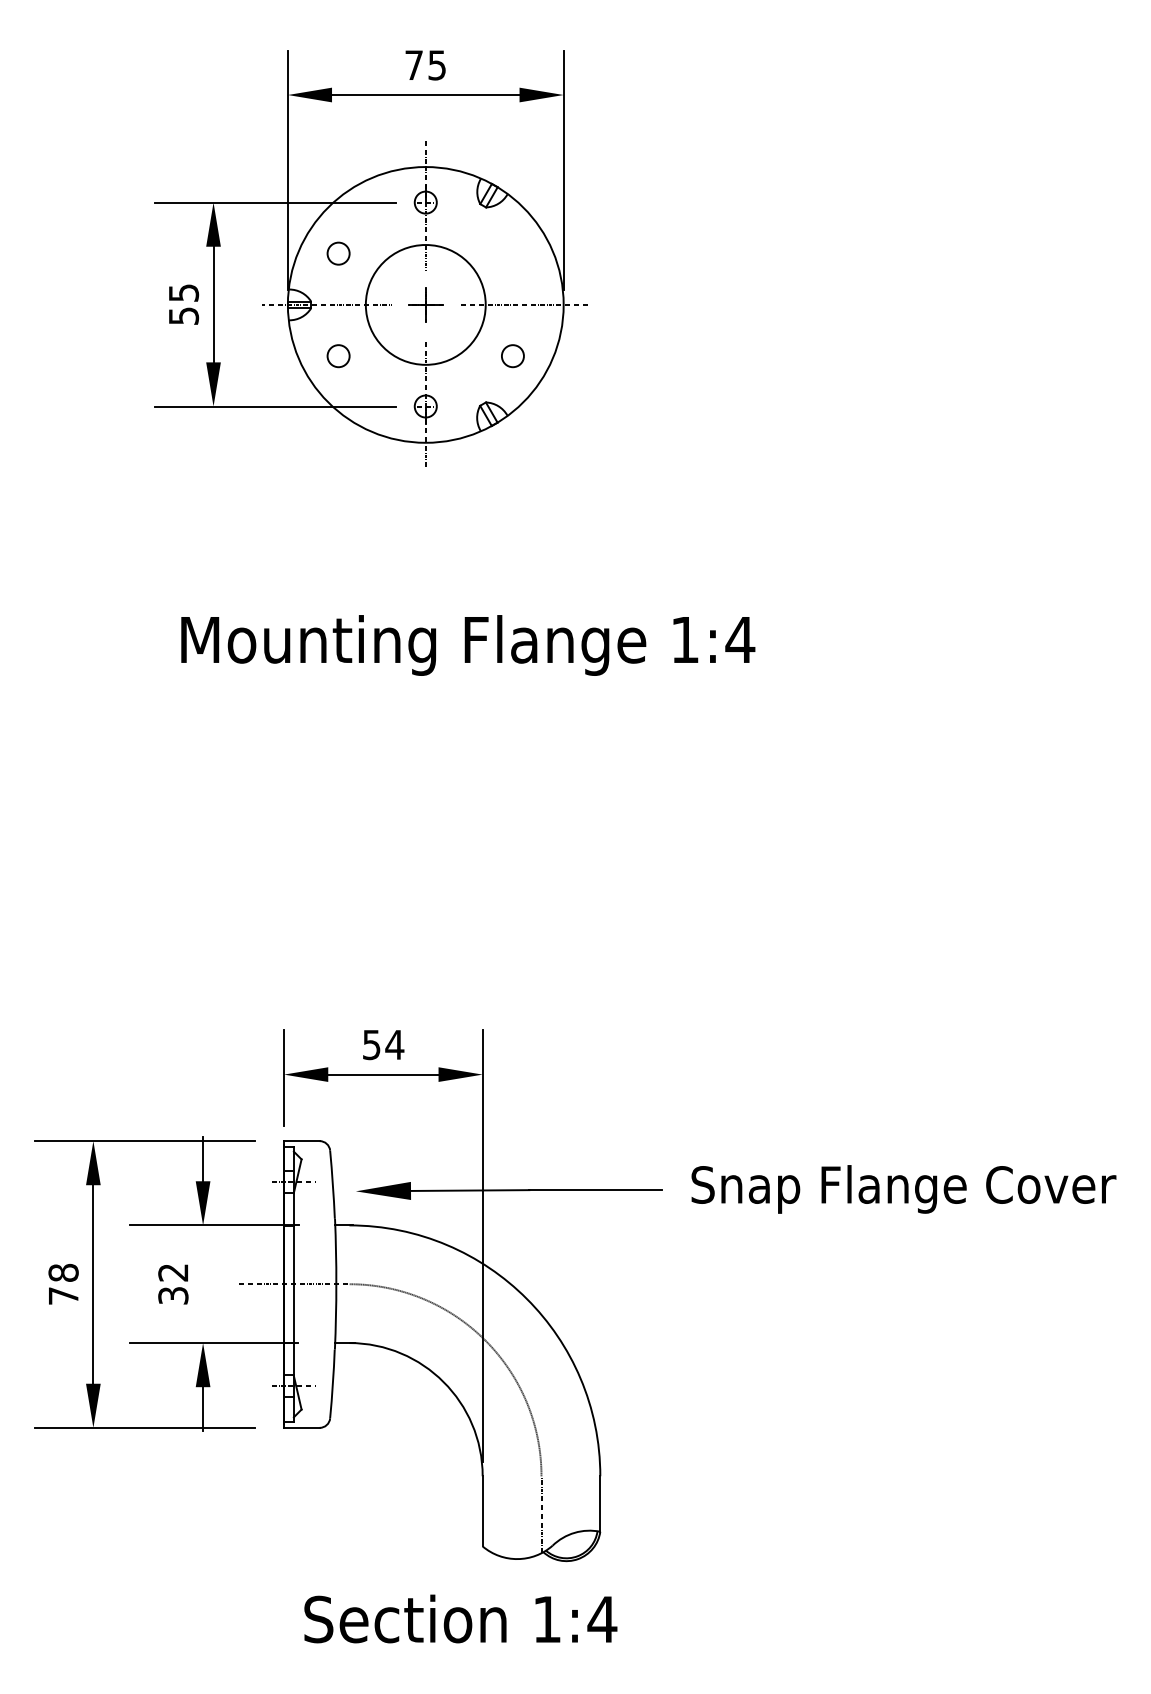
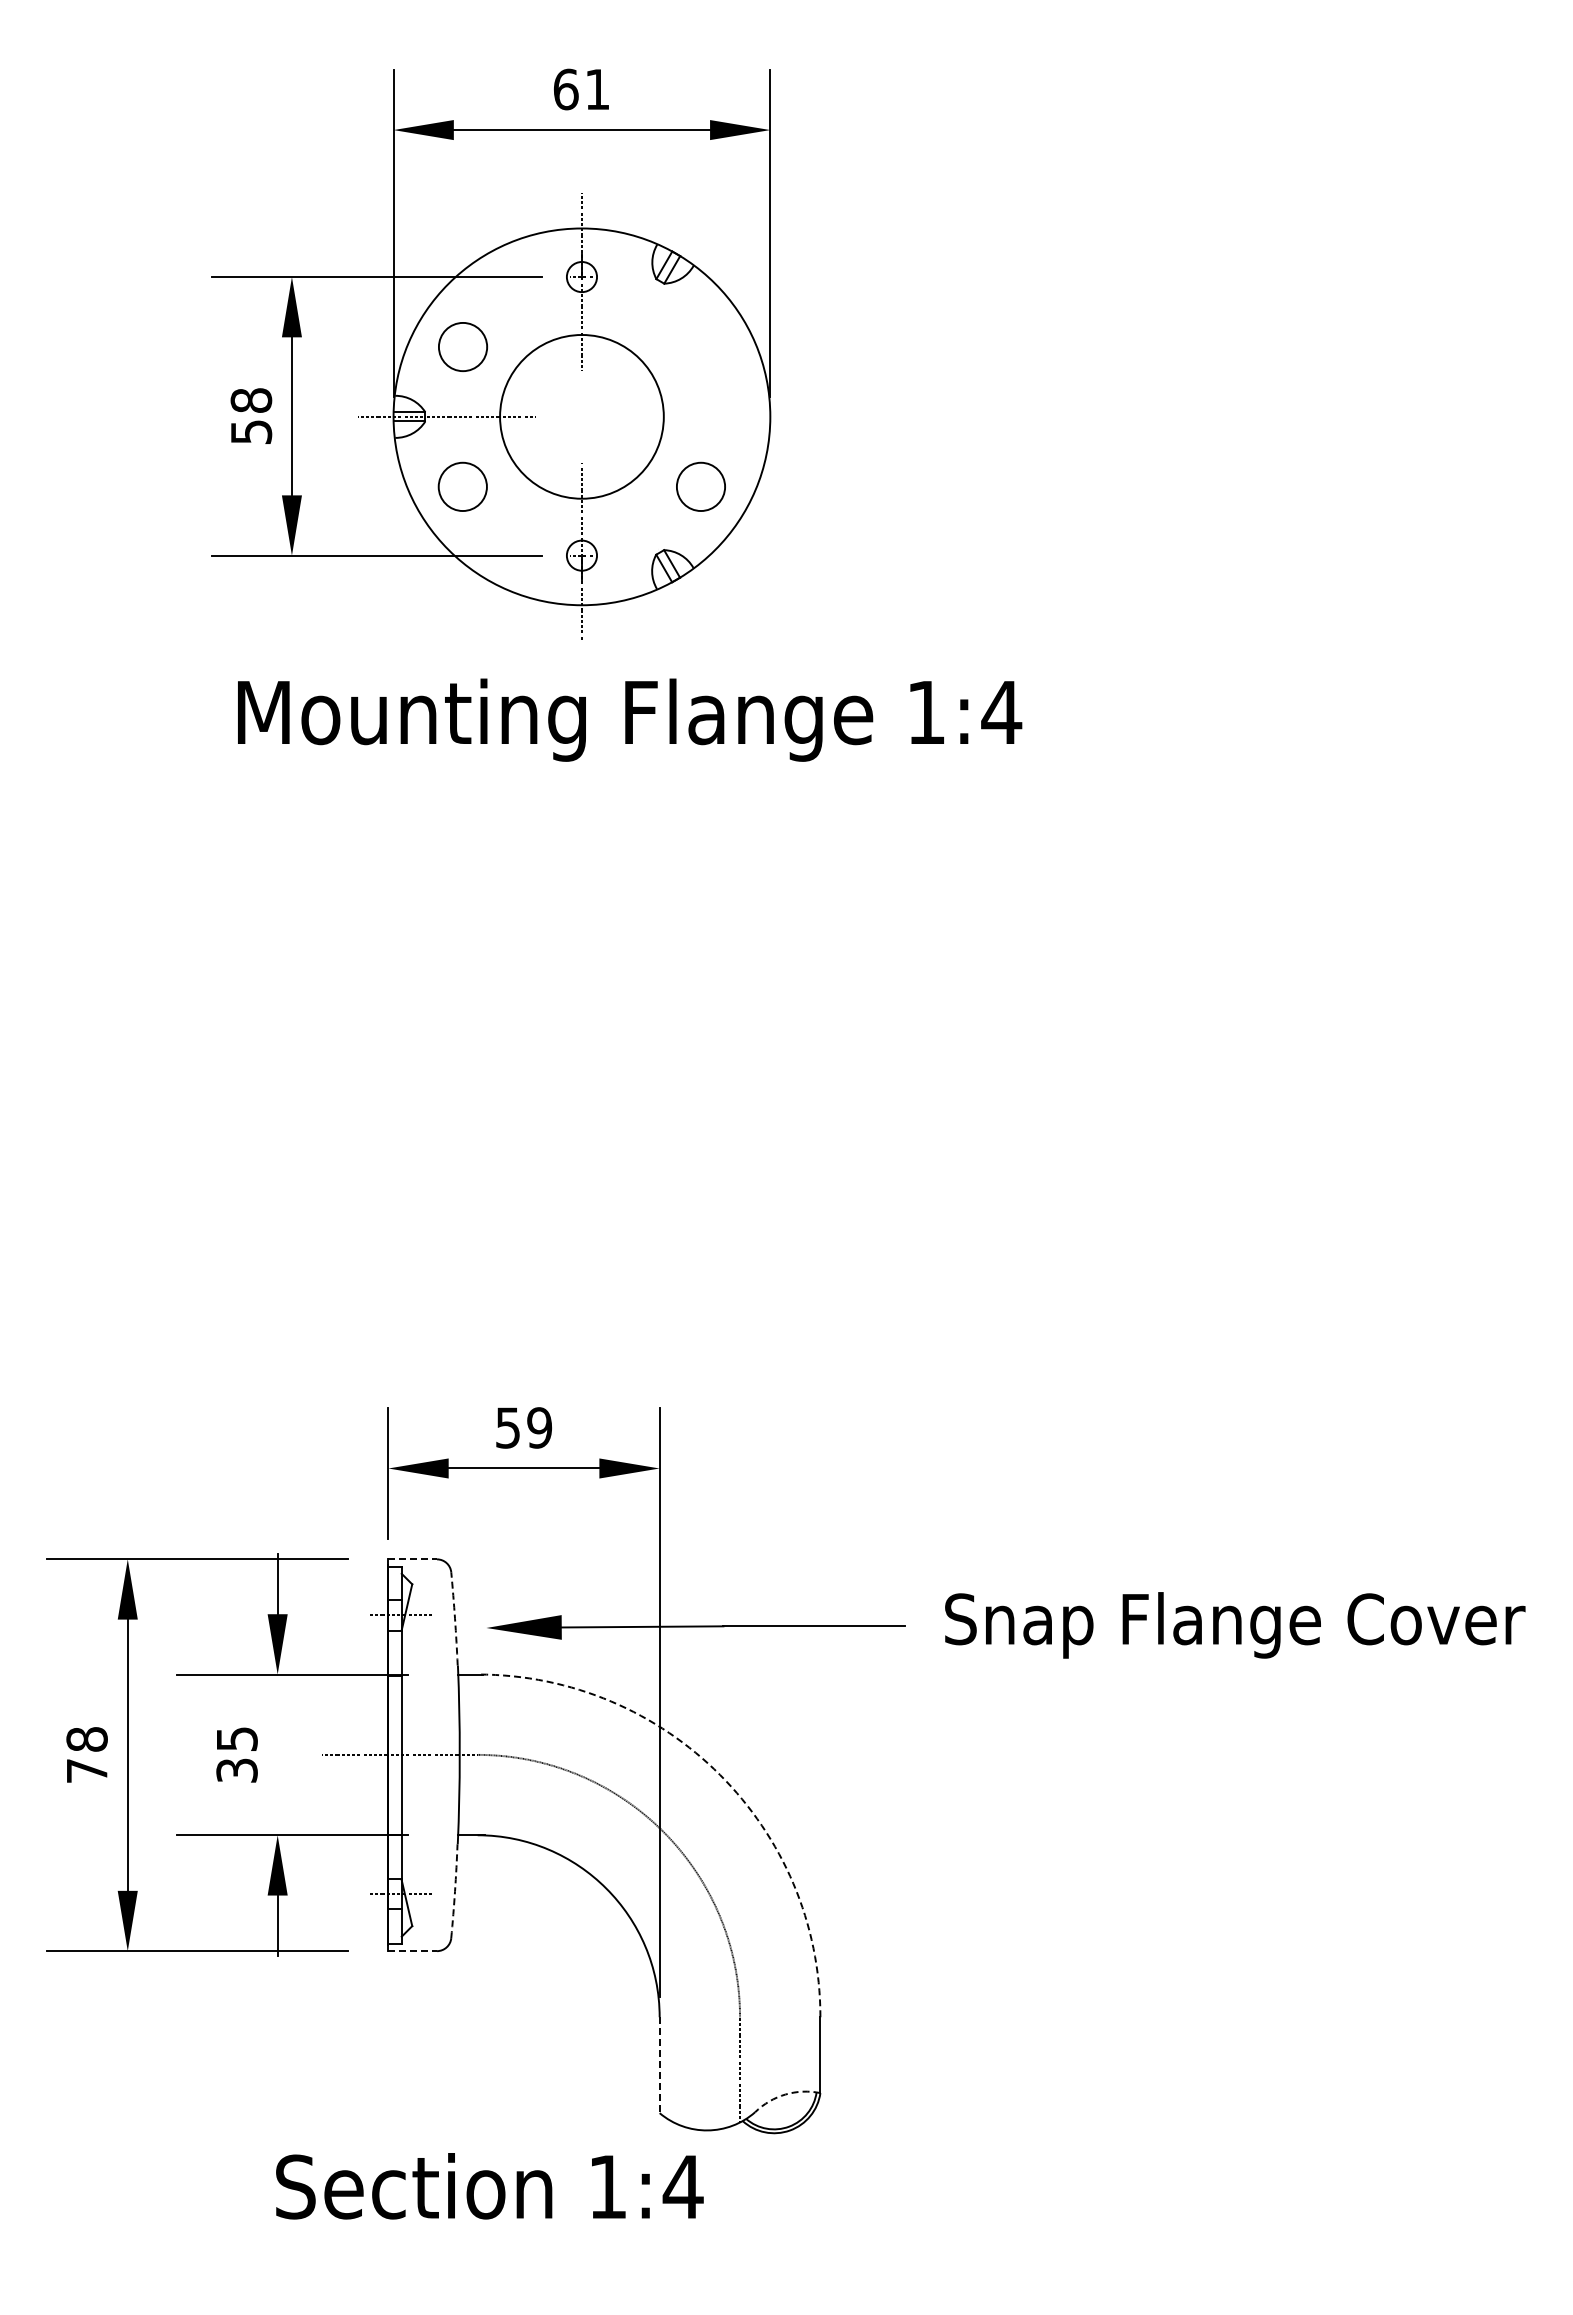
text: (425, 65) -> (581, 89), 75 -> 61
circle: (338, 253) -> (462, 346), size x1.6
text: (183, 292) -> (251, 400), 55 -> 58
part: (425, 304) -> (581, 416), removed
line: (524, 304) -> (717, 416), removed
circle: (338, 355) -> (462, 486), size x1.6
circle: (512, 355) -> (700, 486), size x1.6
text: (468, 644) -> (630, 719), moved
text: (394, 1044) -> (539, 1427), 54 -> 59
line: (302, 1141) -> (413, 1559), solid -> dashed
arc: (333, 1184) -> (455, 1618), solid -> dashed
text: (172, 1272) -> (236, 1739), 32 -> 35
arc: (527, 1298) -> (720, 1774), solid -> dashed
arc: (333, 1384) -> (455, 1891), solid -> dashed
line: (302, 1428) -> (413, 1951), solid -> dashed
line: (482, 1511) -> (659, 2065), solid -> dashed
arc: (574, 1532) -> (785, 2094), solid -> dashed
text: (460, 1619) -> (489, 2186), moved

